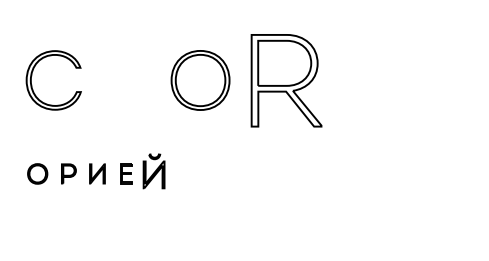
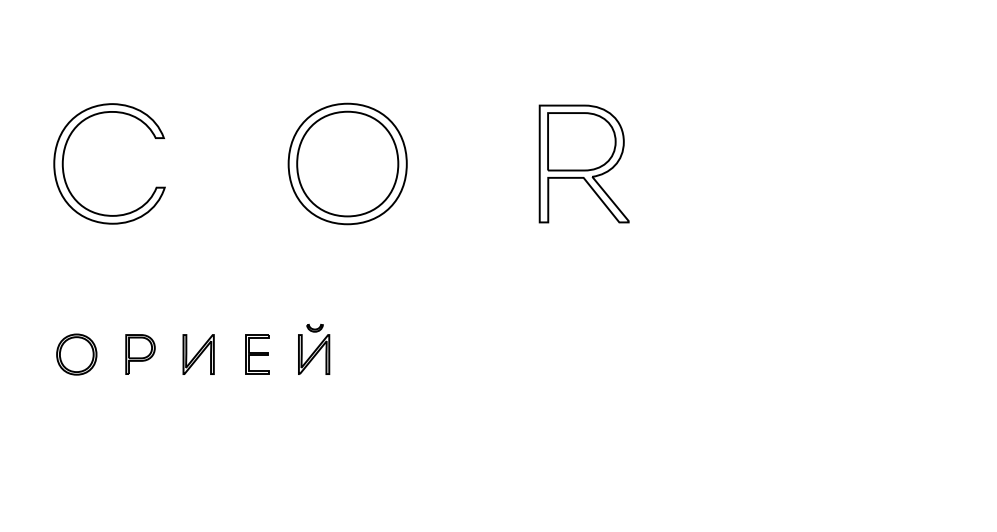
part: (286, 79) -> (584, 162), size x0.62
part: (200, 80) -> (347, 164), moved
part: (153, 171) -> (312, 349), size x0.71

